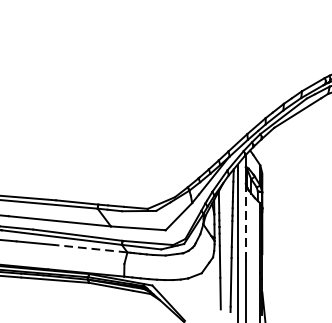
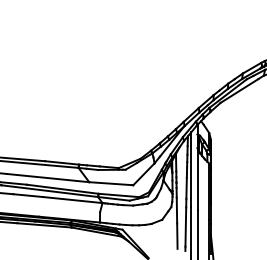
line: (245, 221) -> (197, 178), dashed -> solid
line: (90, 249) -> (72, 200), dashed -> solid

